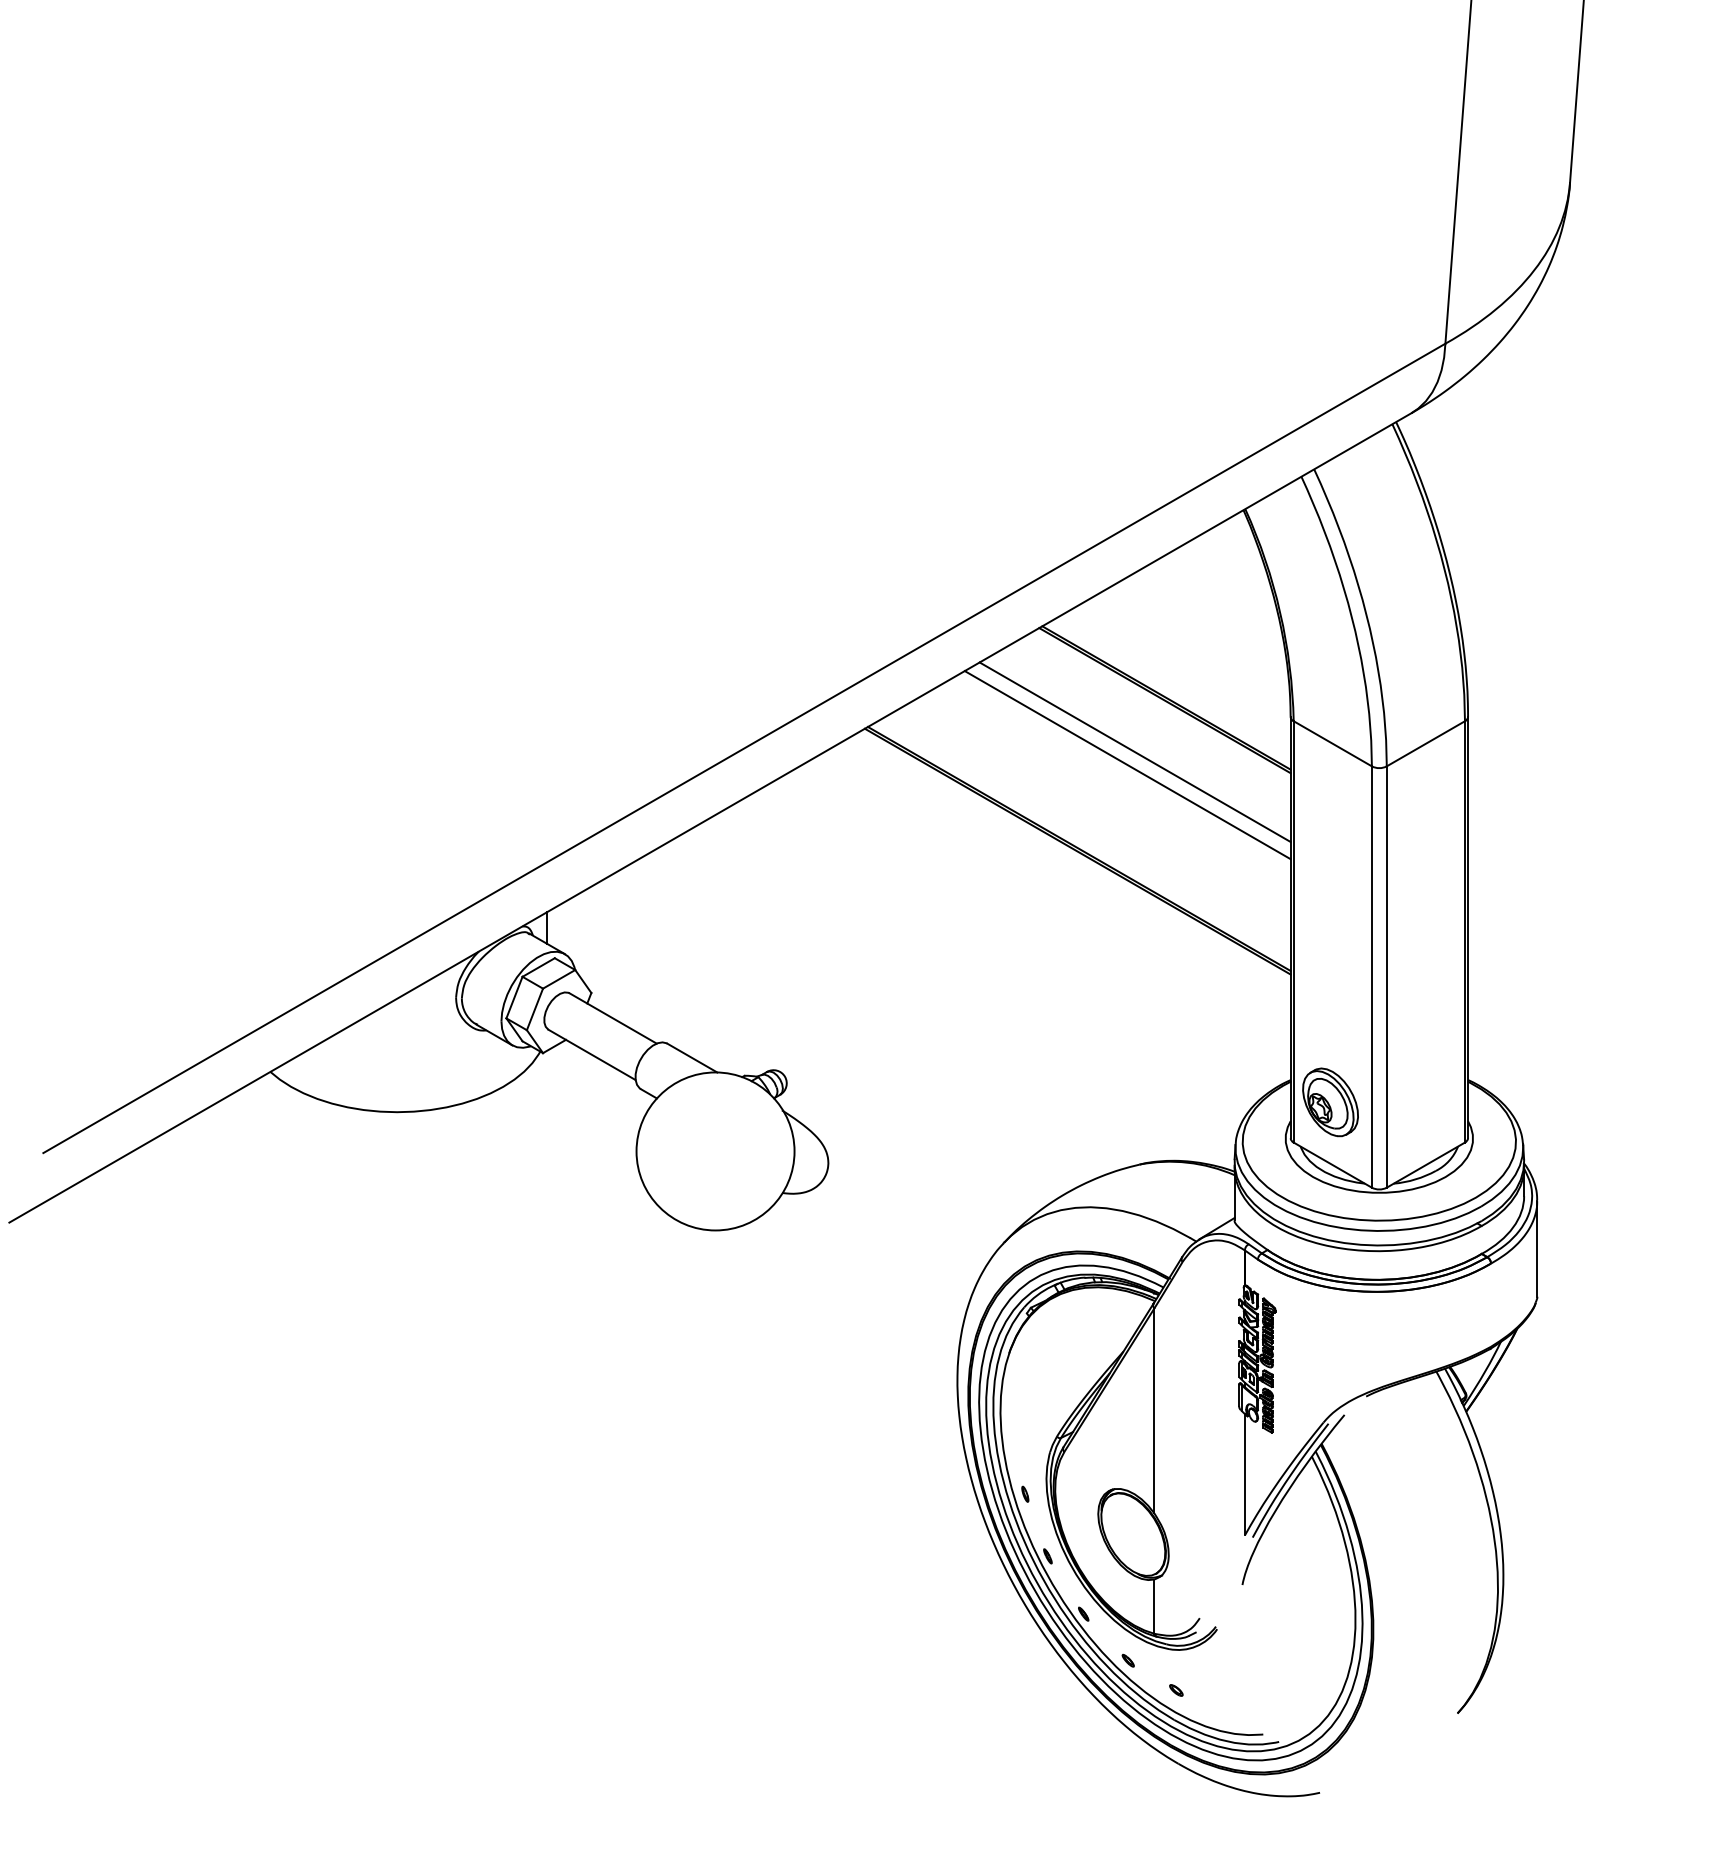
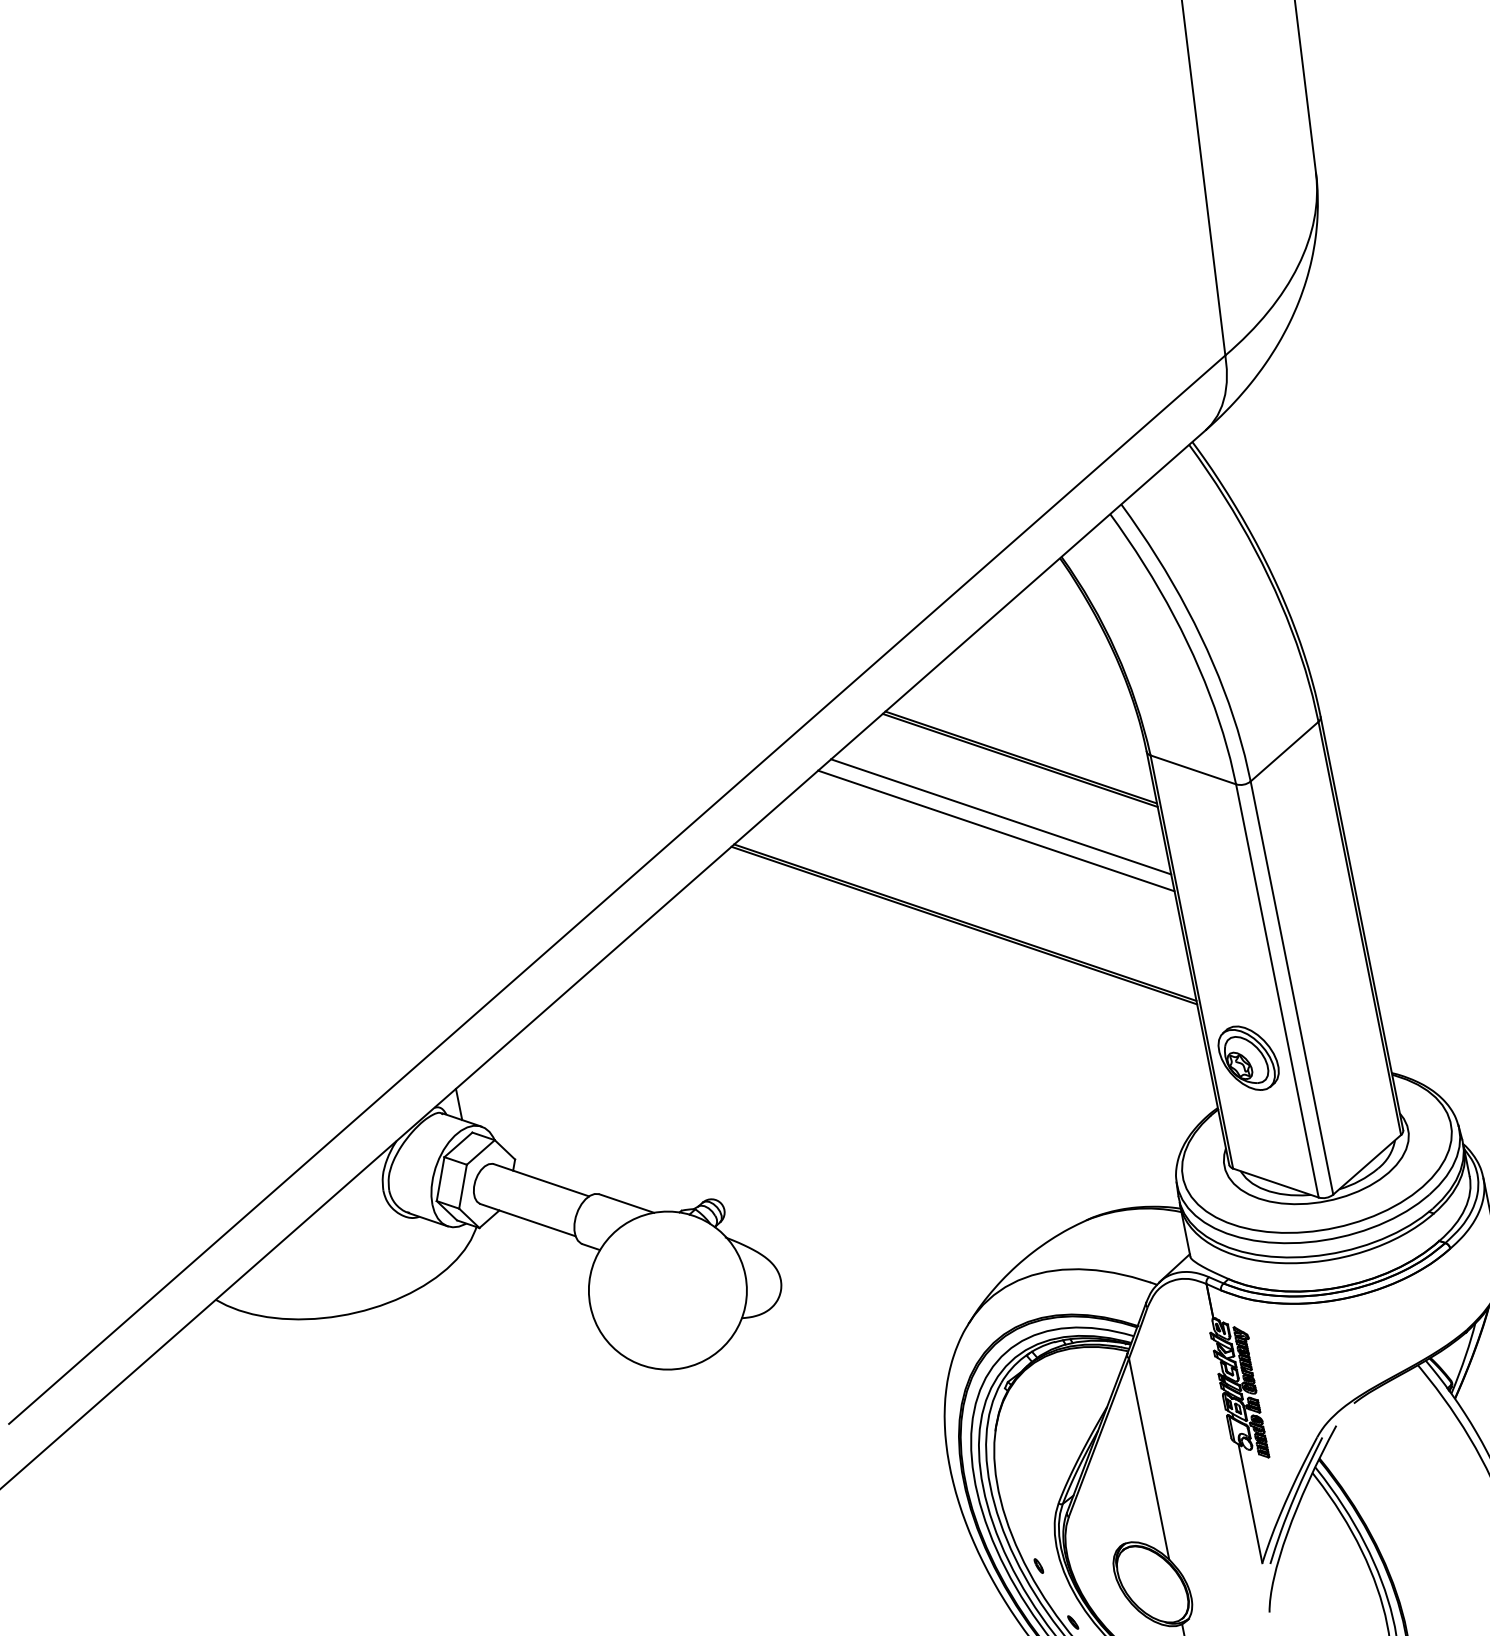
part: (1330, 1102) -> (1248, 1058), moved

